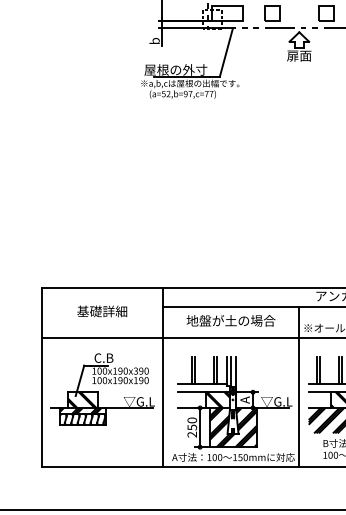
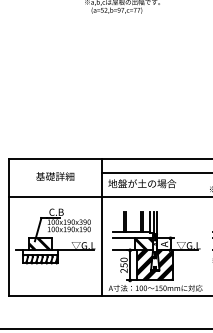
text: (230, 320) -> (141, 183), moved
line: (299, 386) -> (206, 233), removed
hatch: (80, 410) -> (38, 252), removed

